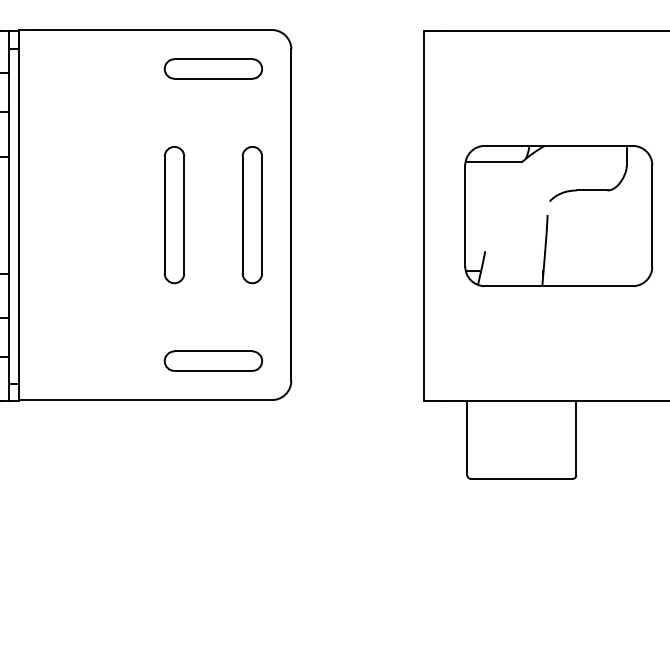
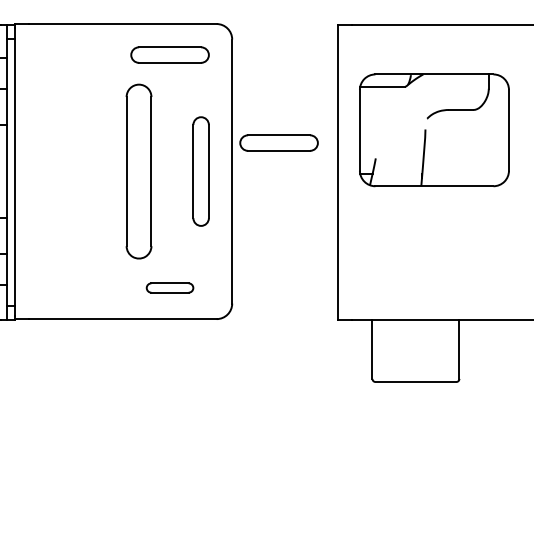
part: (349, 178) -> (278, 142), added
part: (173, 214) -> (138, 171), size x1.6
part: (558, 216) -> (434, 130), moved
part: (212, 360) -> (169, 287), size x0.6

